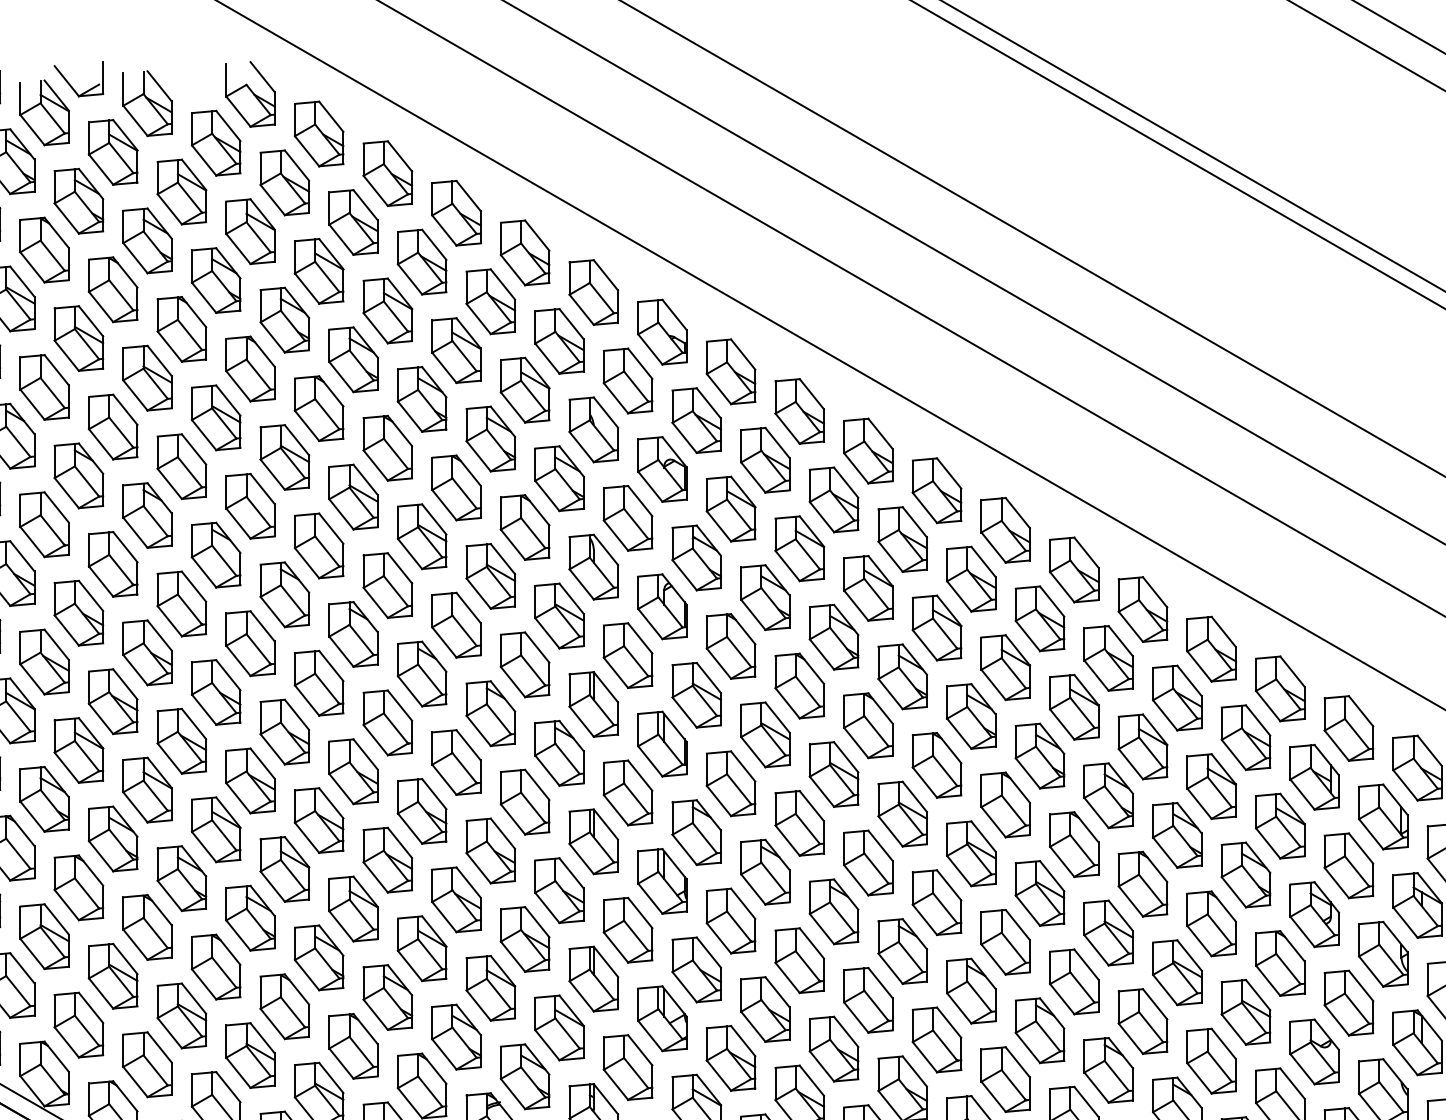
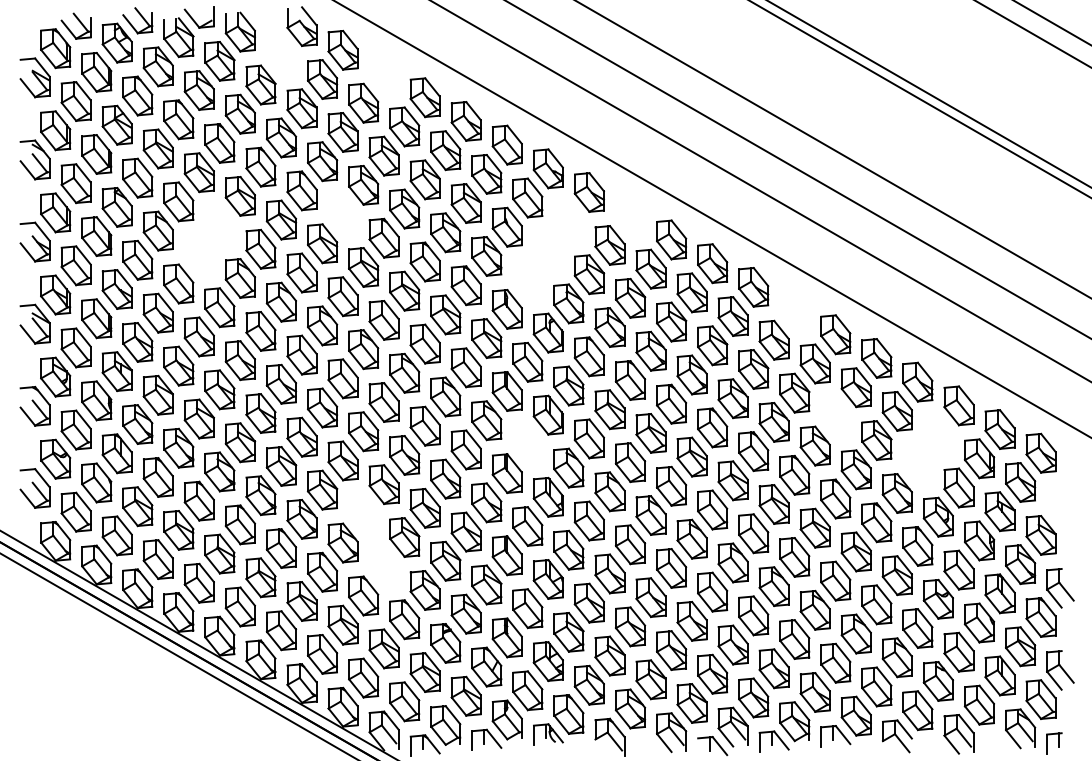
part: (216, 142) -> (281, 55), removed
part: (386, 172) -> (383, 73), removed
part: (318, 408) -> (342, 214), removed
part: (799, 410) -> (630, 215), removed
part: (95, 452) -> (209, 240), removed
part: (662, 468) -> (548, 250), removed
part: (1073, 569) -> (794, 310), removed
part: (1142, 746) -> (835, 416), removed
part: (627, 793) -> (527, 444), removed
part: (1296, 801) -> (927, 449), removed
part: (353, 908) -> (363, 513), removed
part: (386, 997) -> (383, 566), removed

